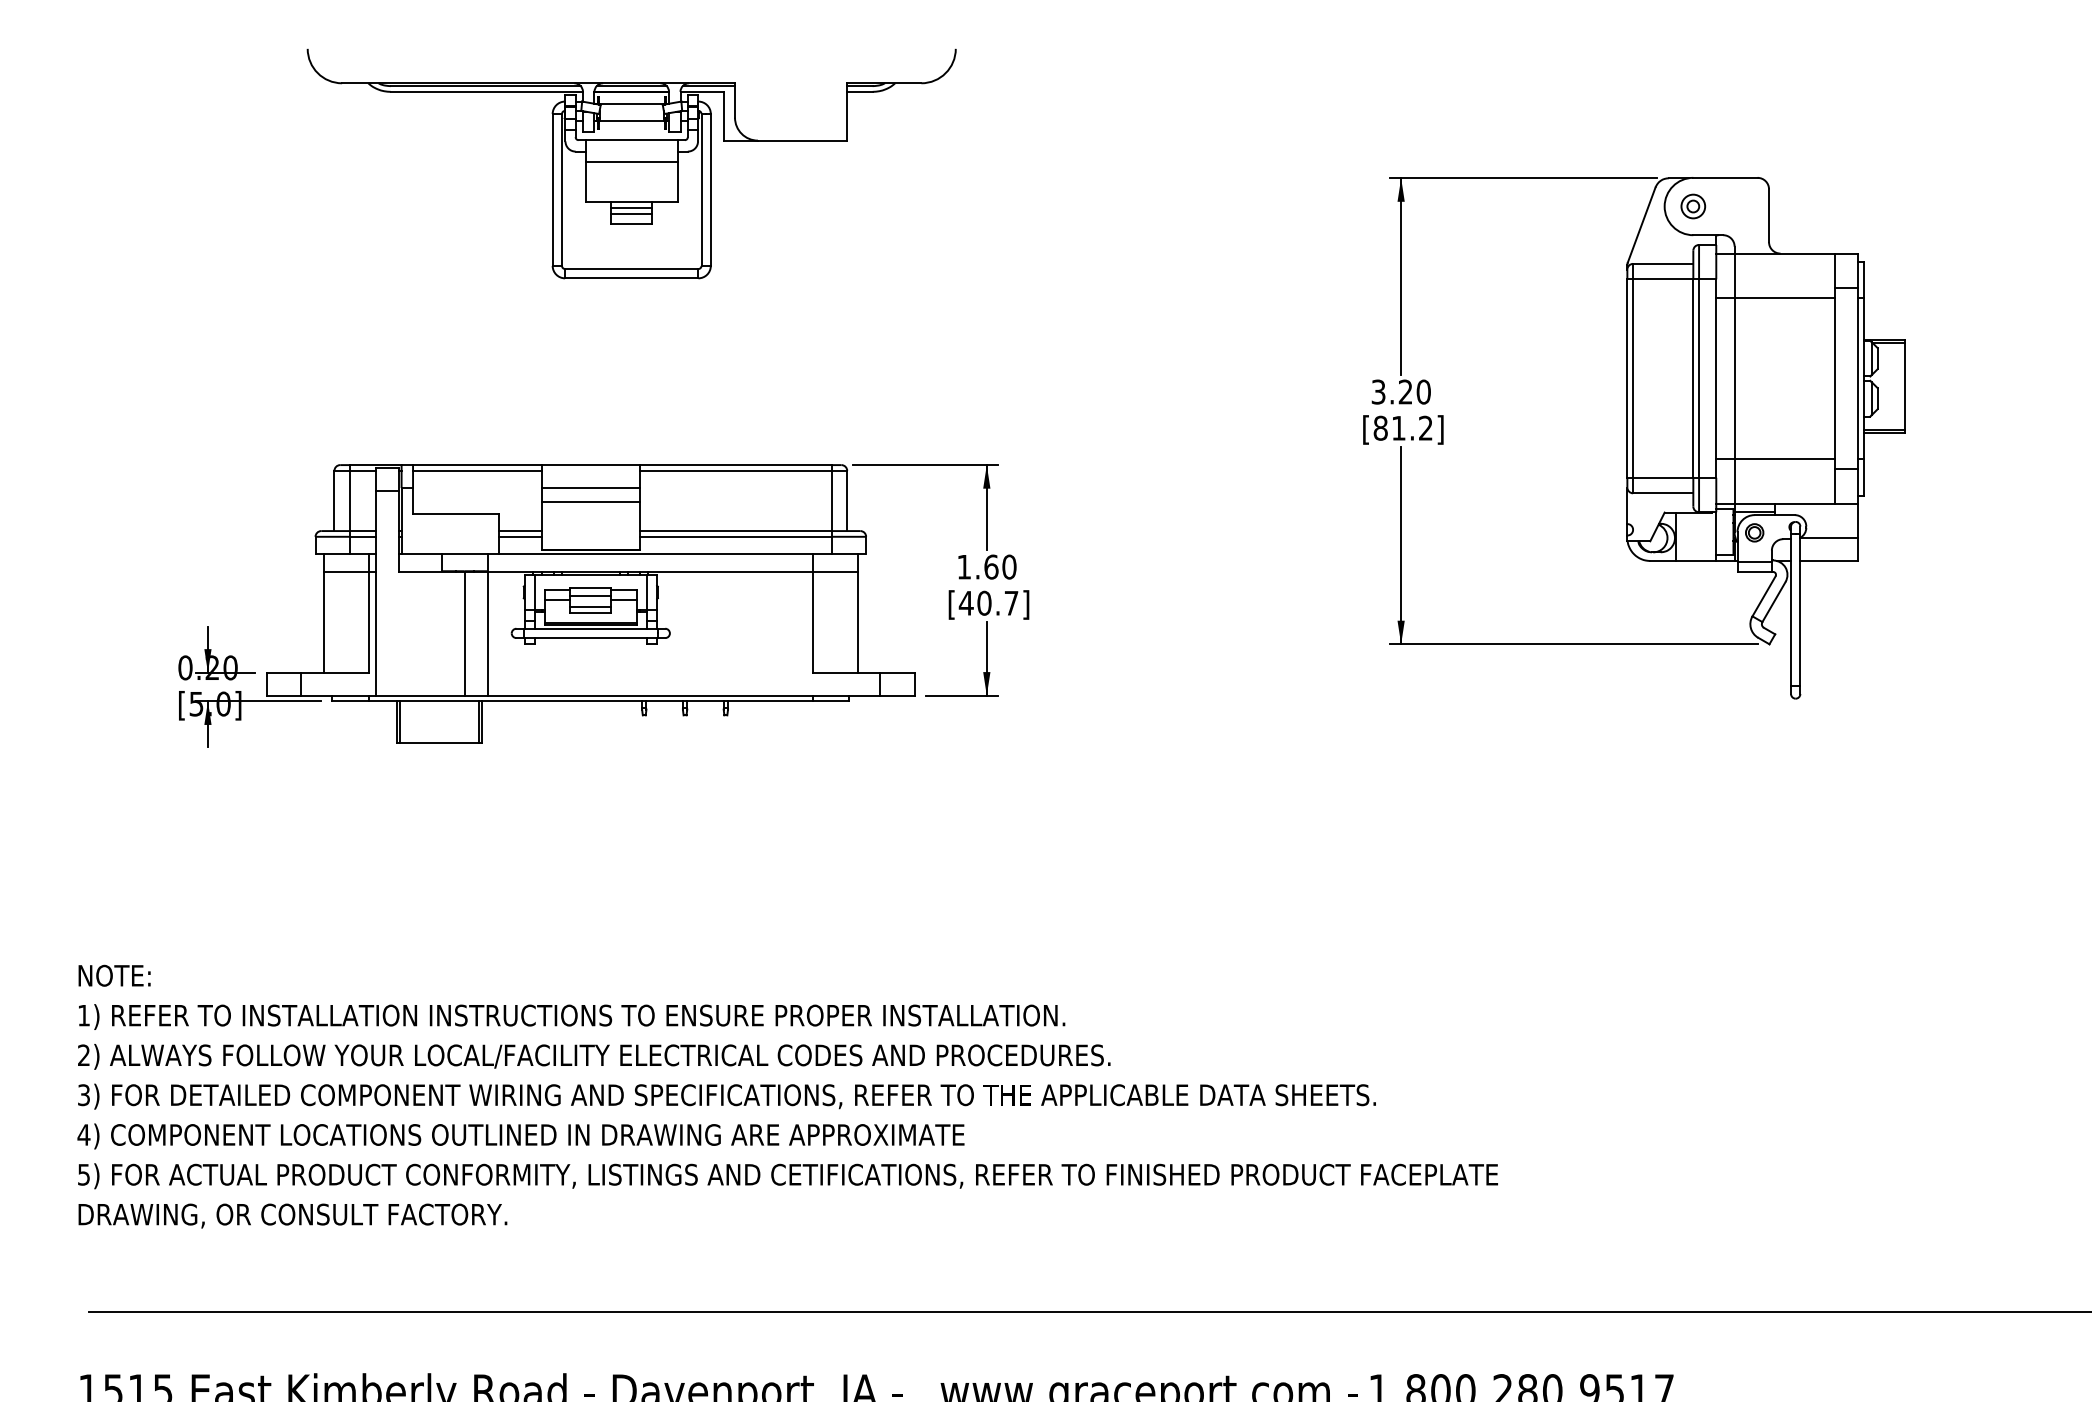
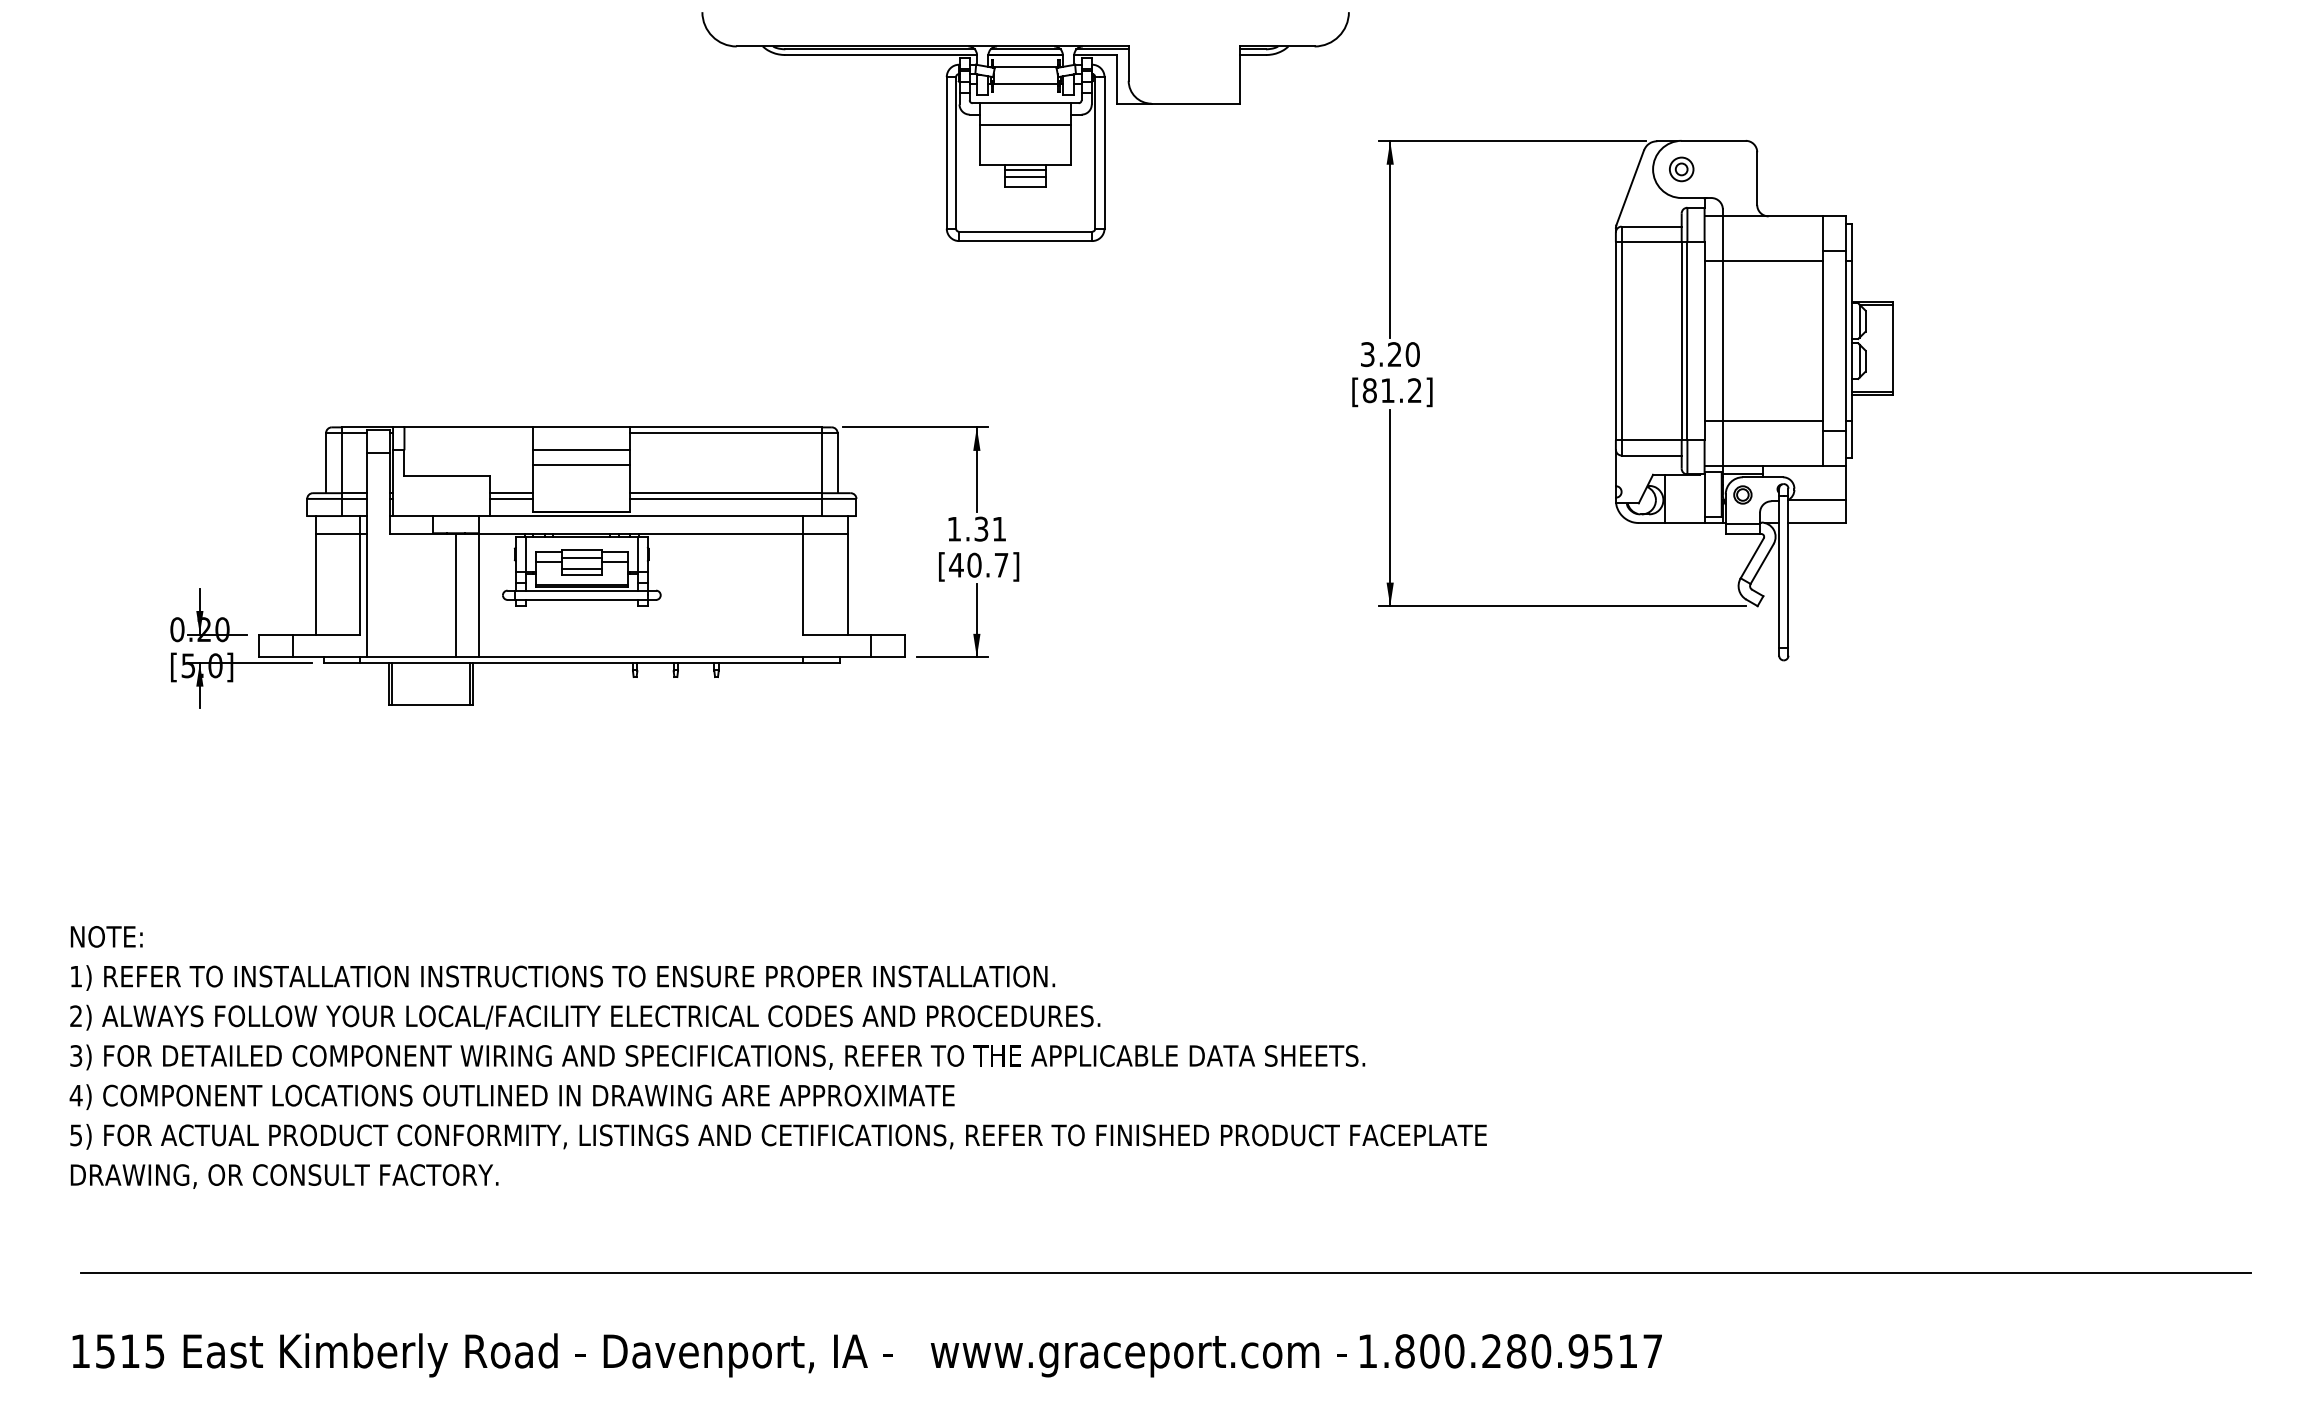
part: (631, 163) -> (1025, 126), moved
line: (477, 471) -> (468, 433), removed
text: (1000, 566) -> (990, 528), 1.60 -> 1.31

